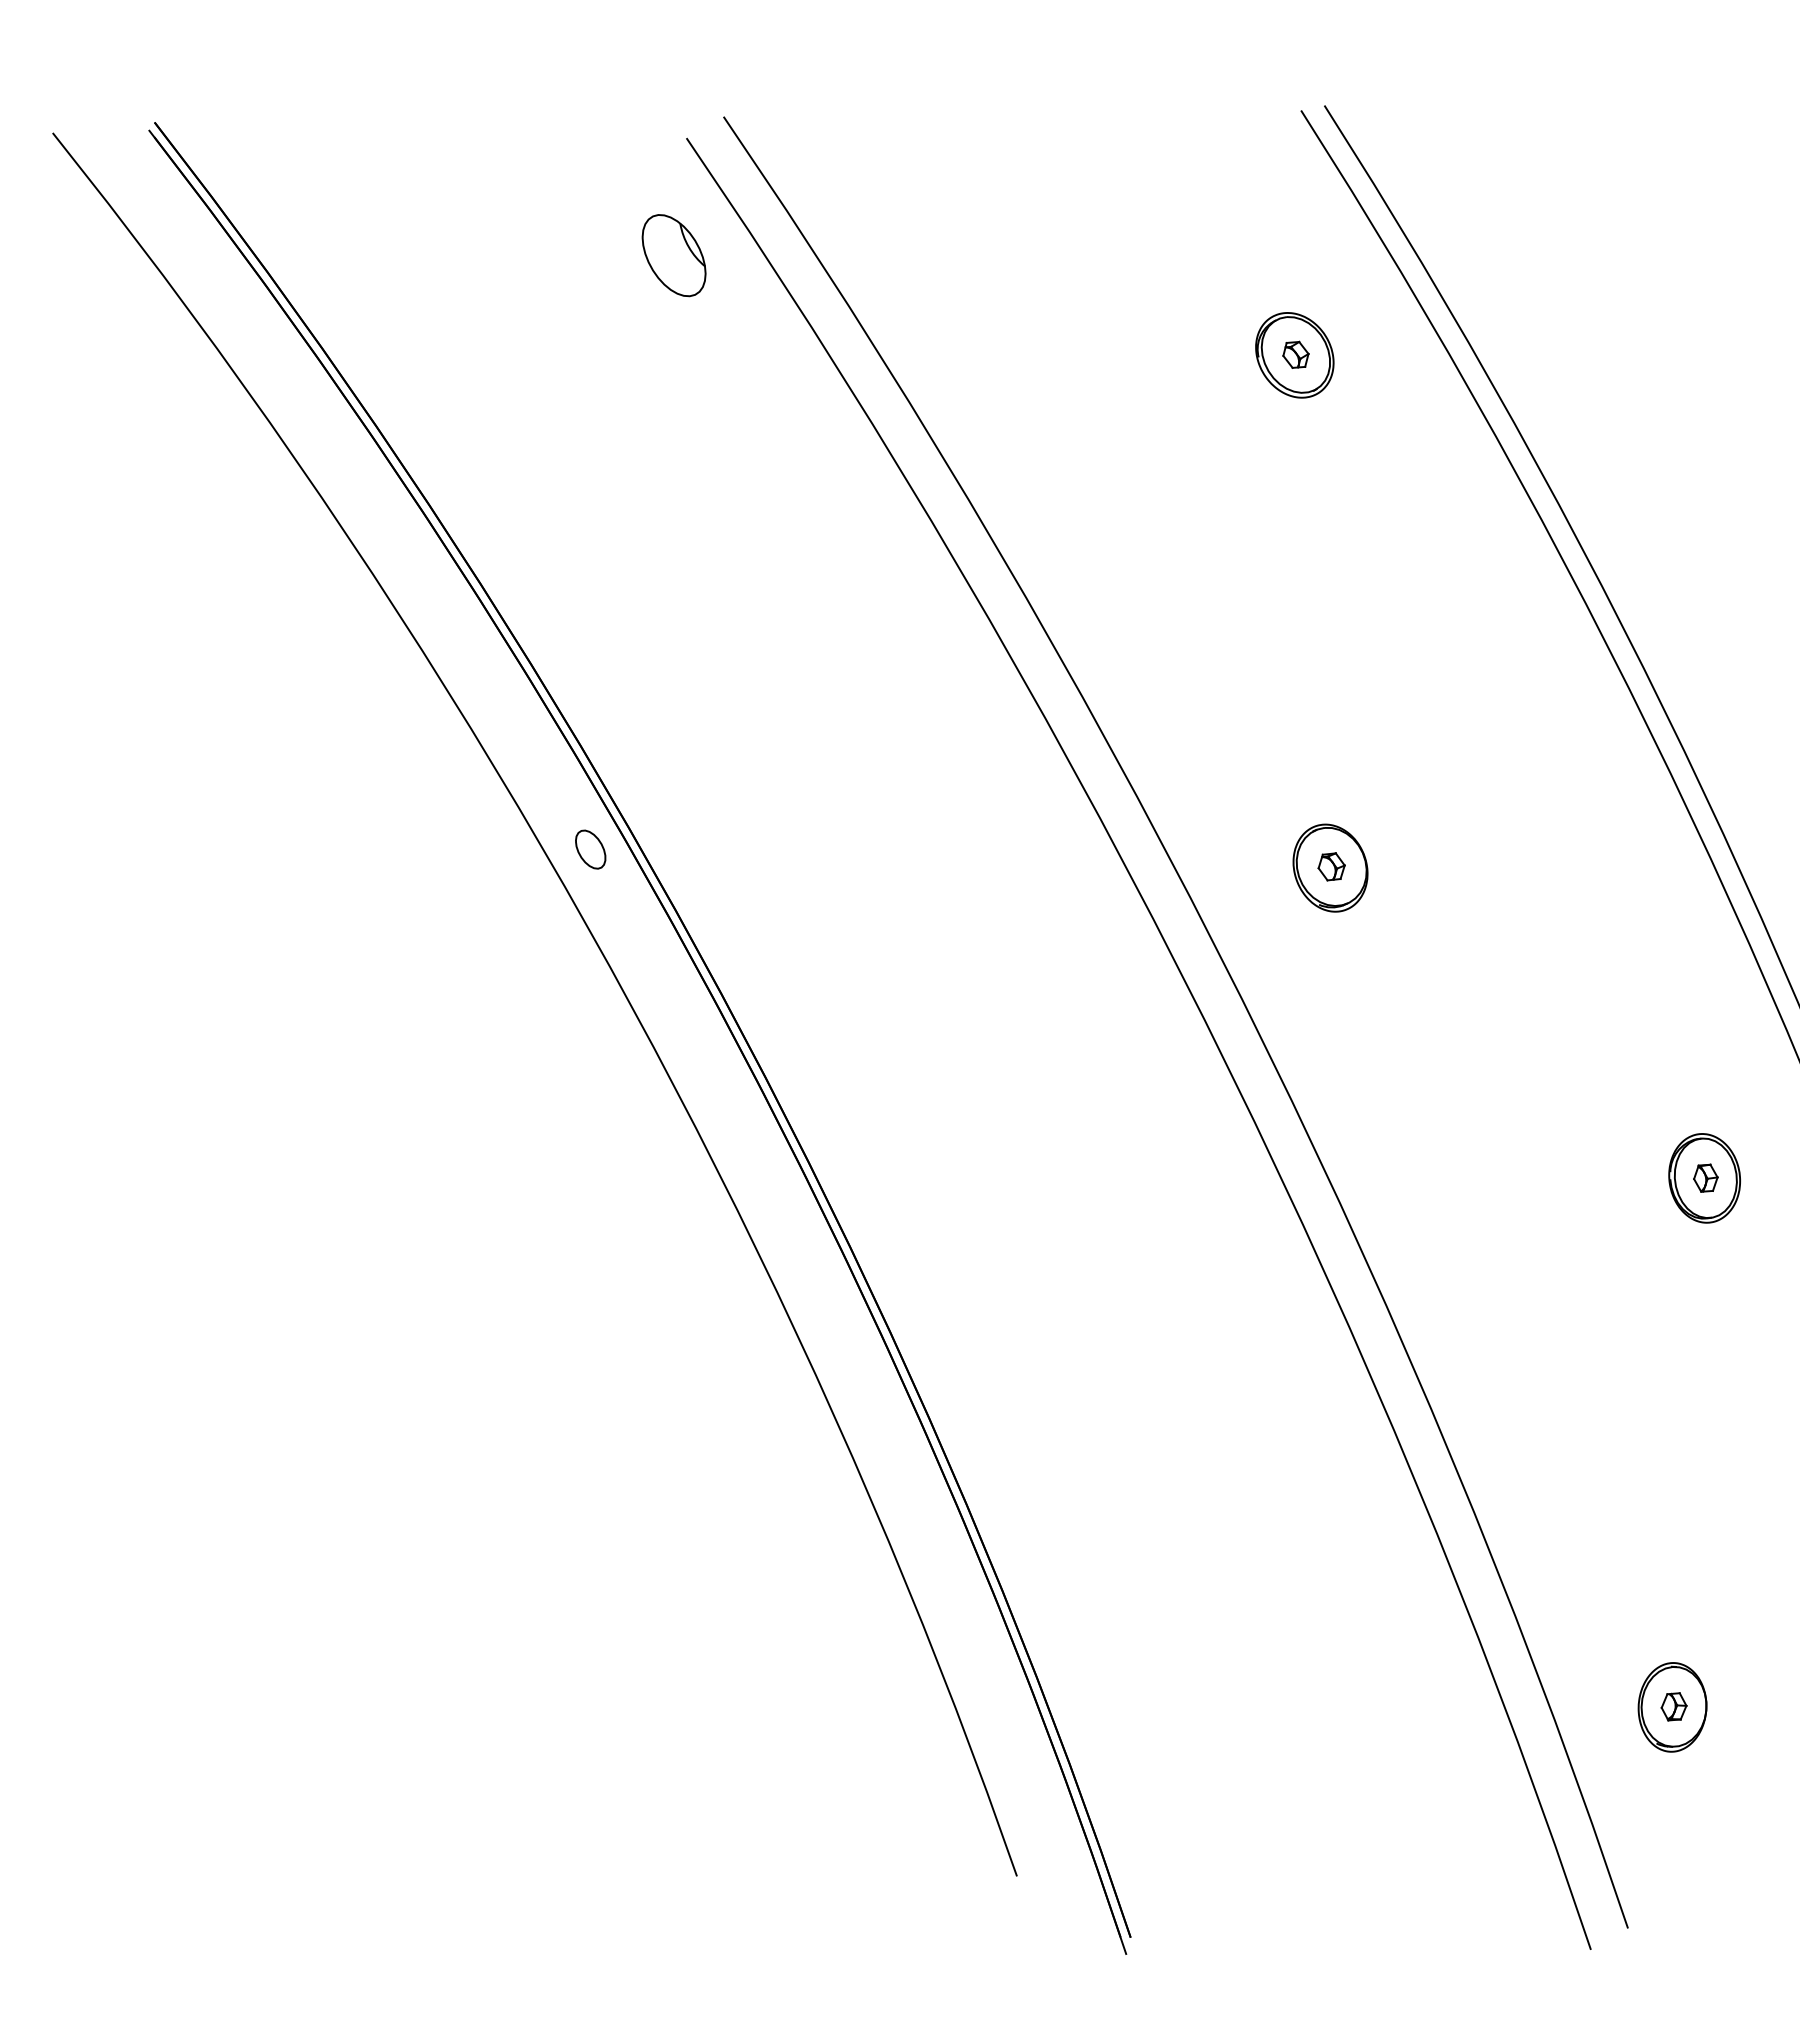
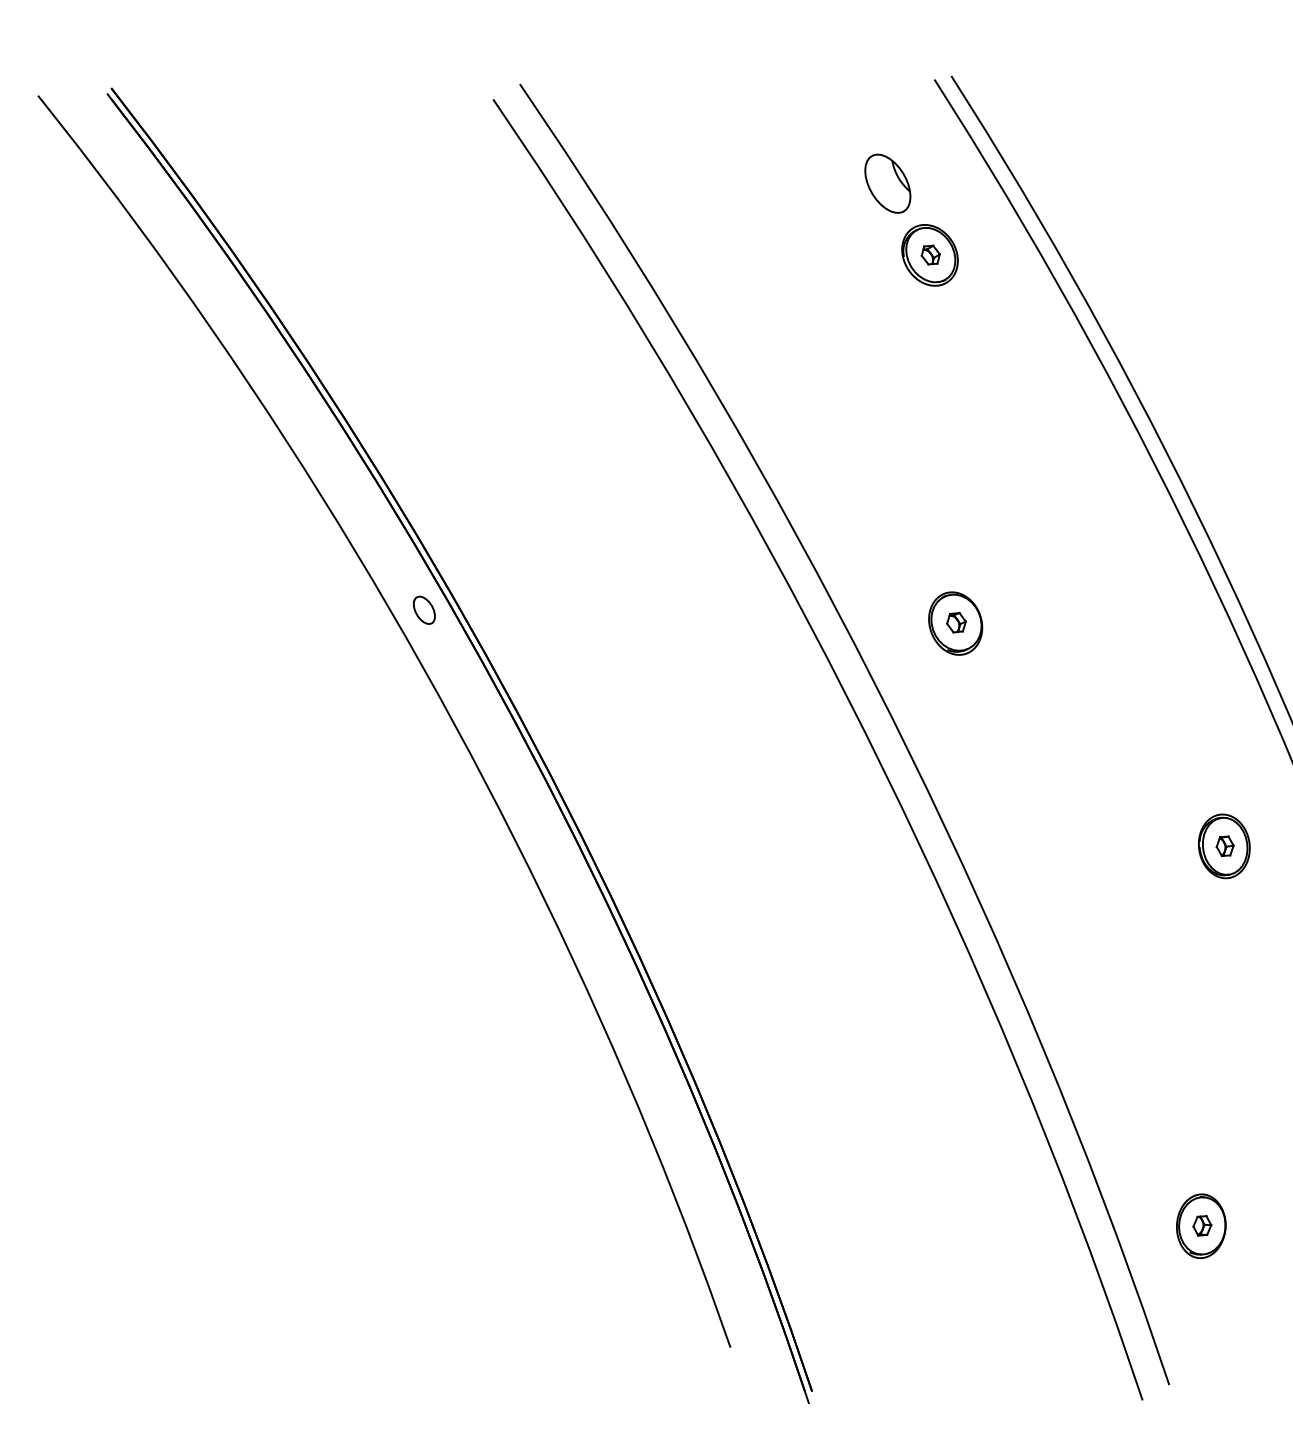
part: (673, 255) -> (887, 183), moved

